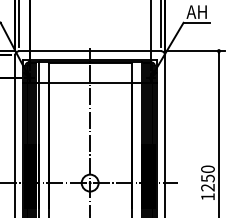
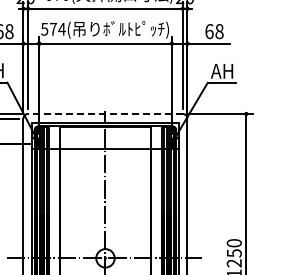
line: (89, 50) -> (104, 113), solid -> dashed

